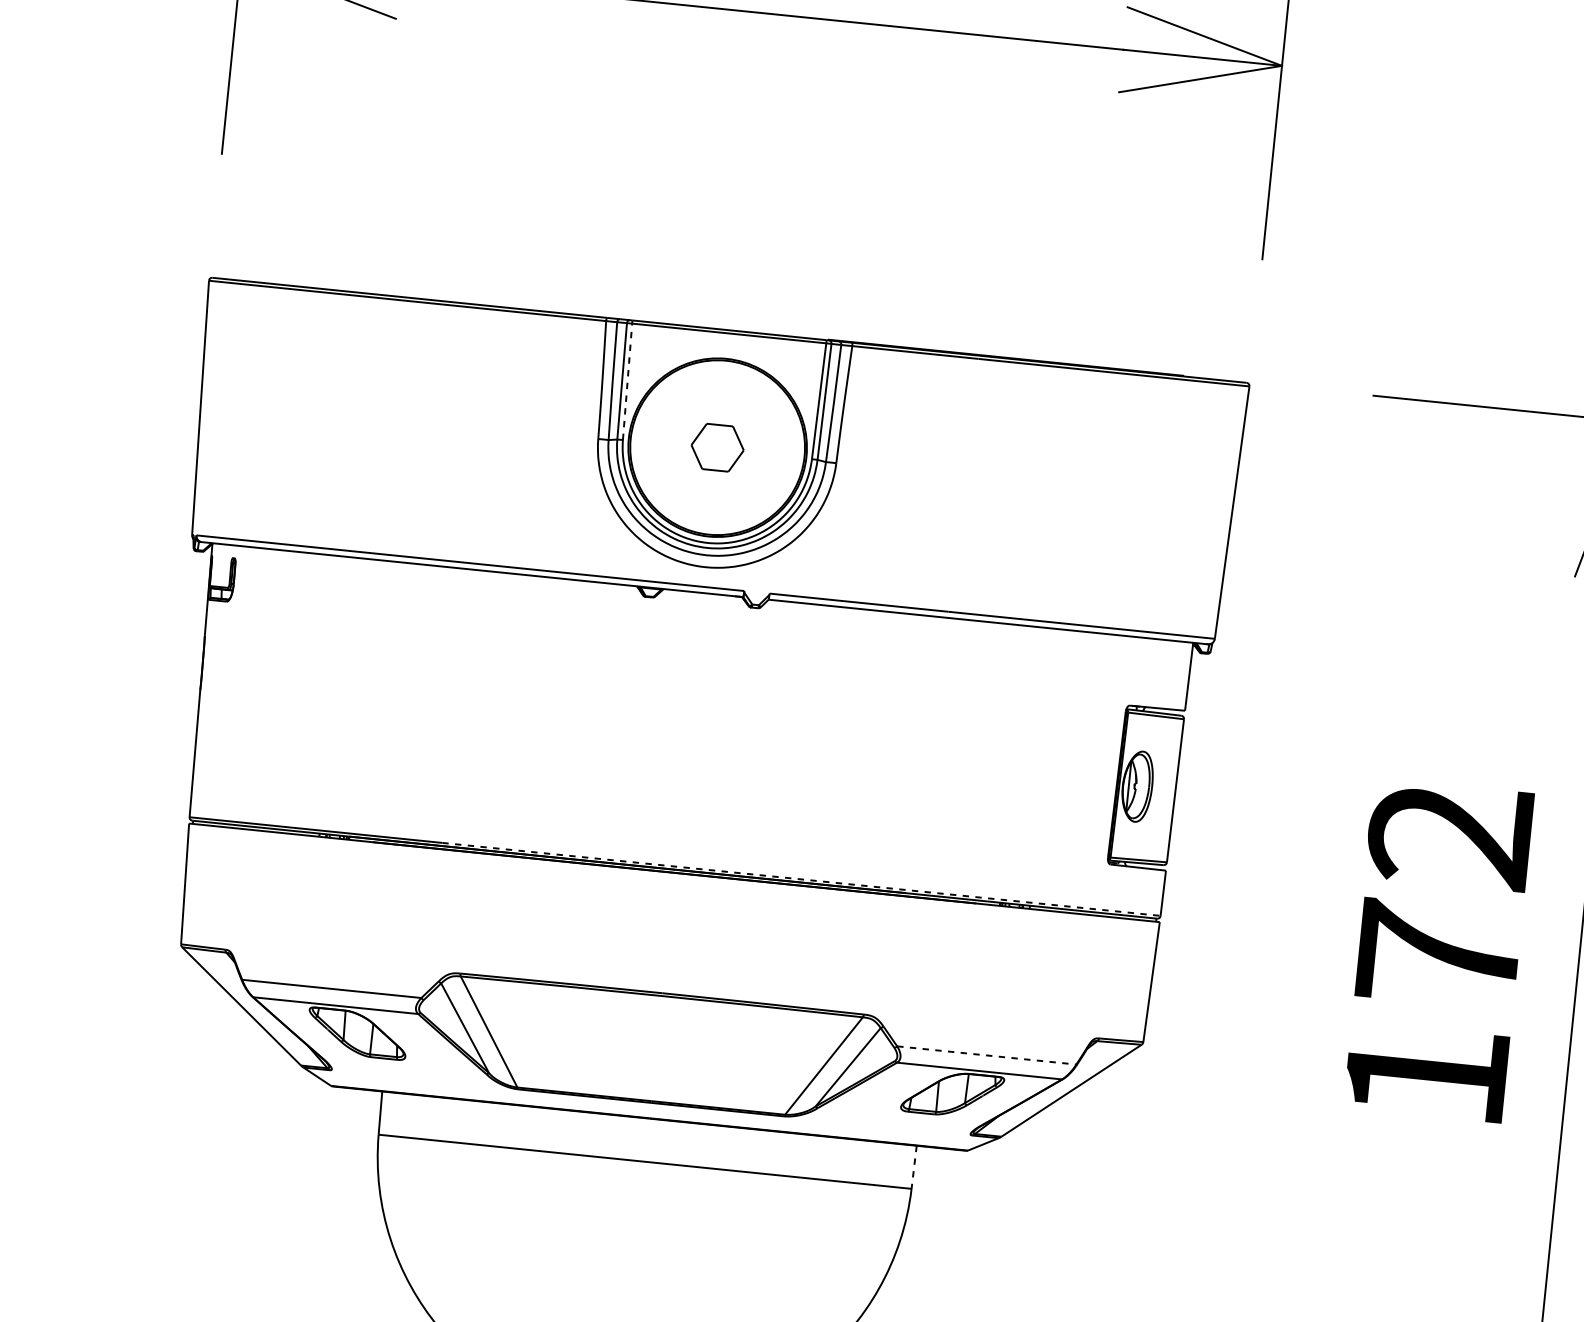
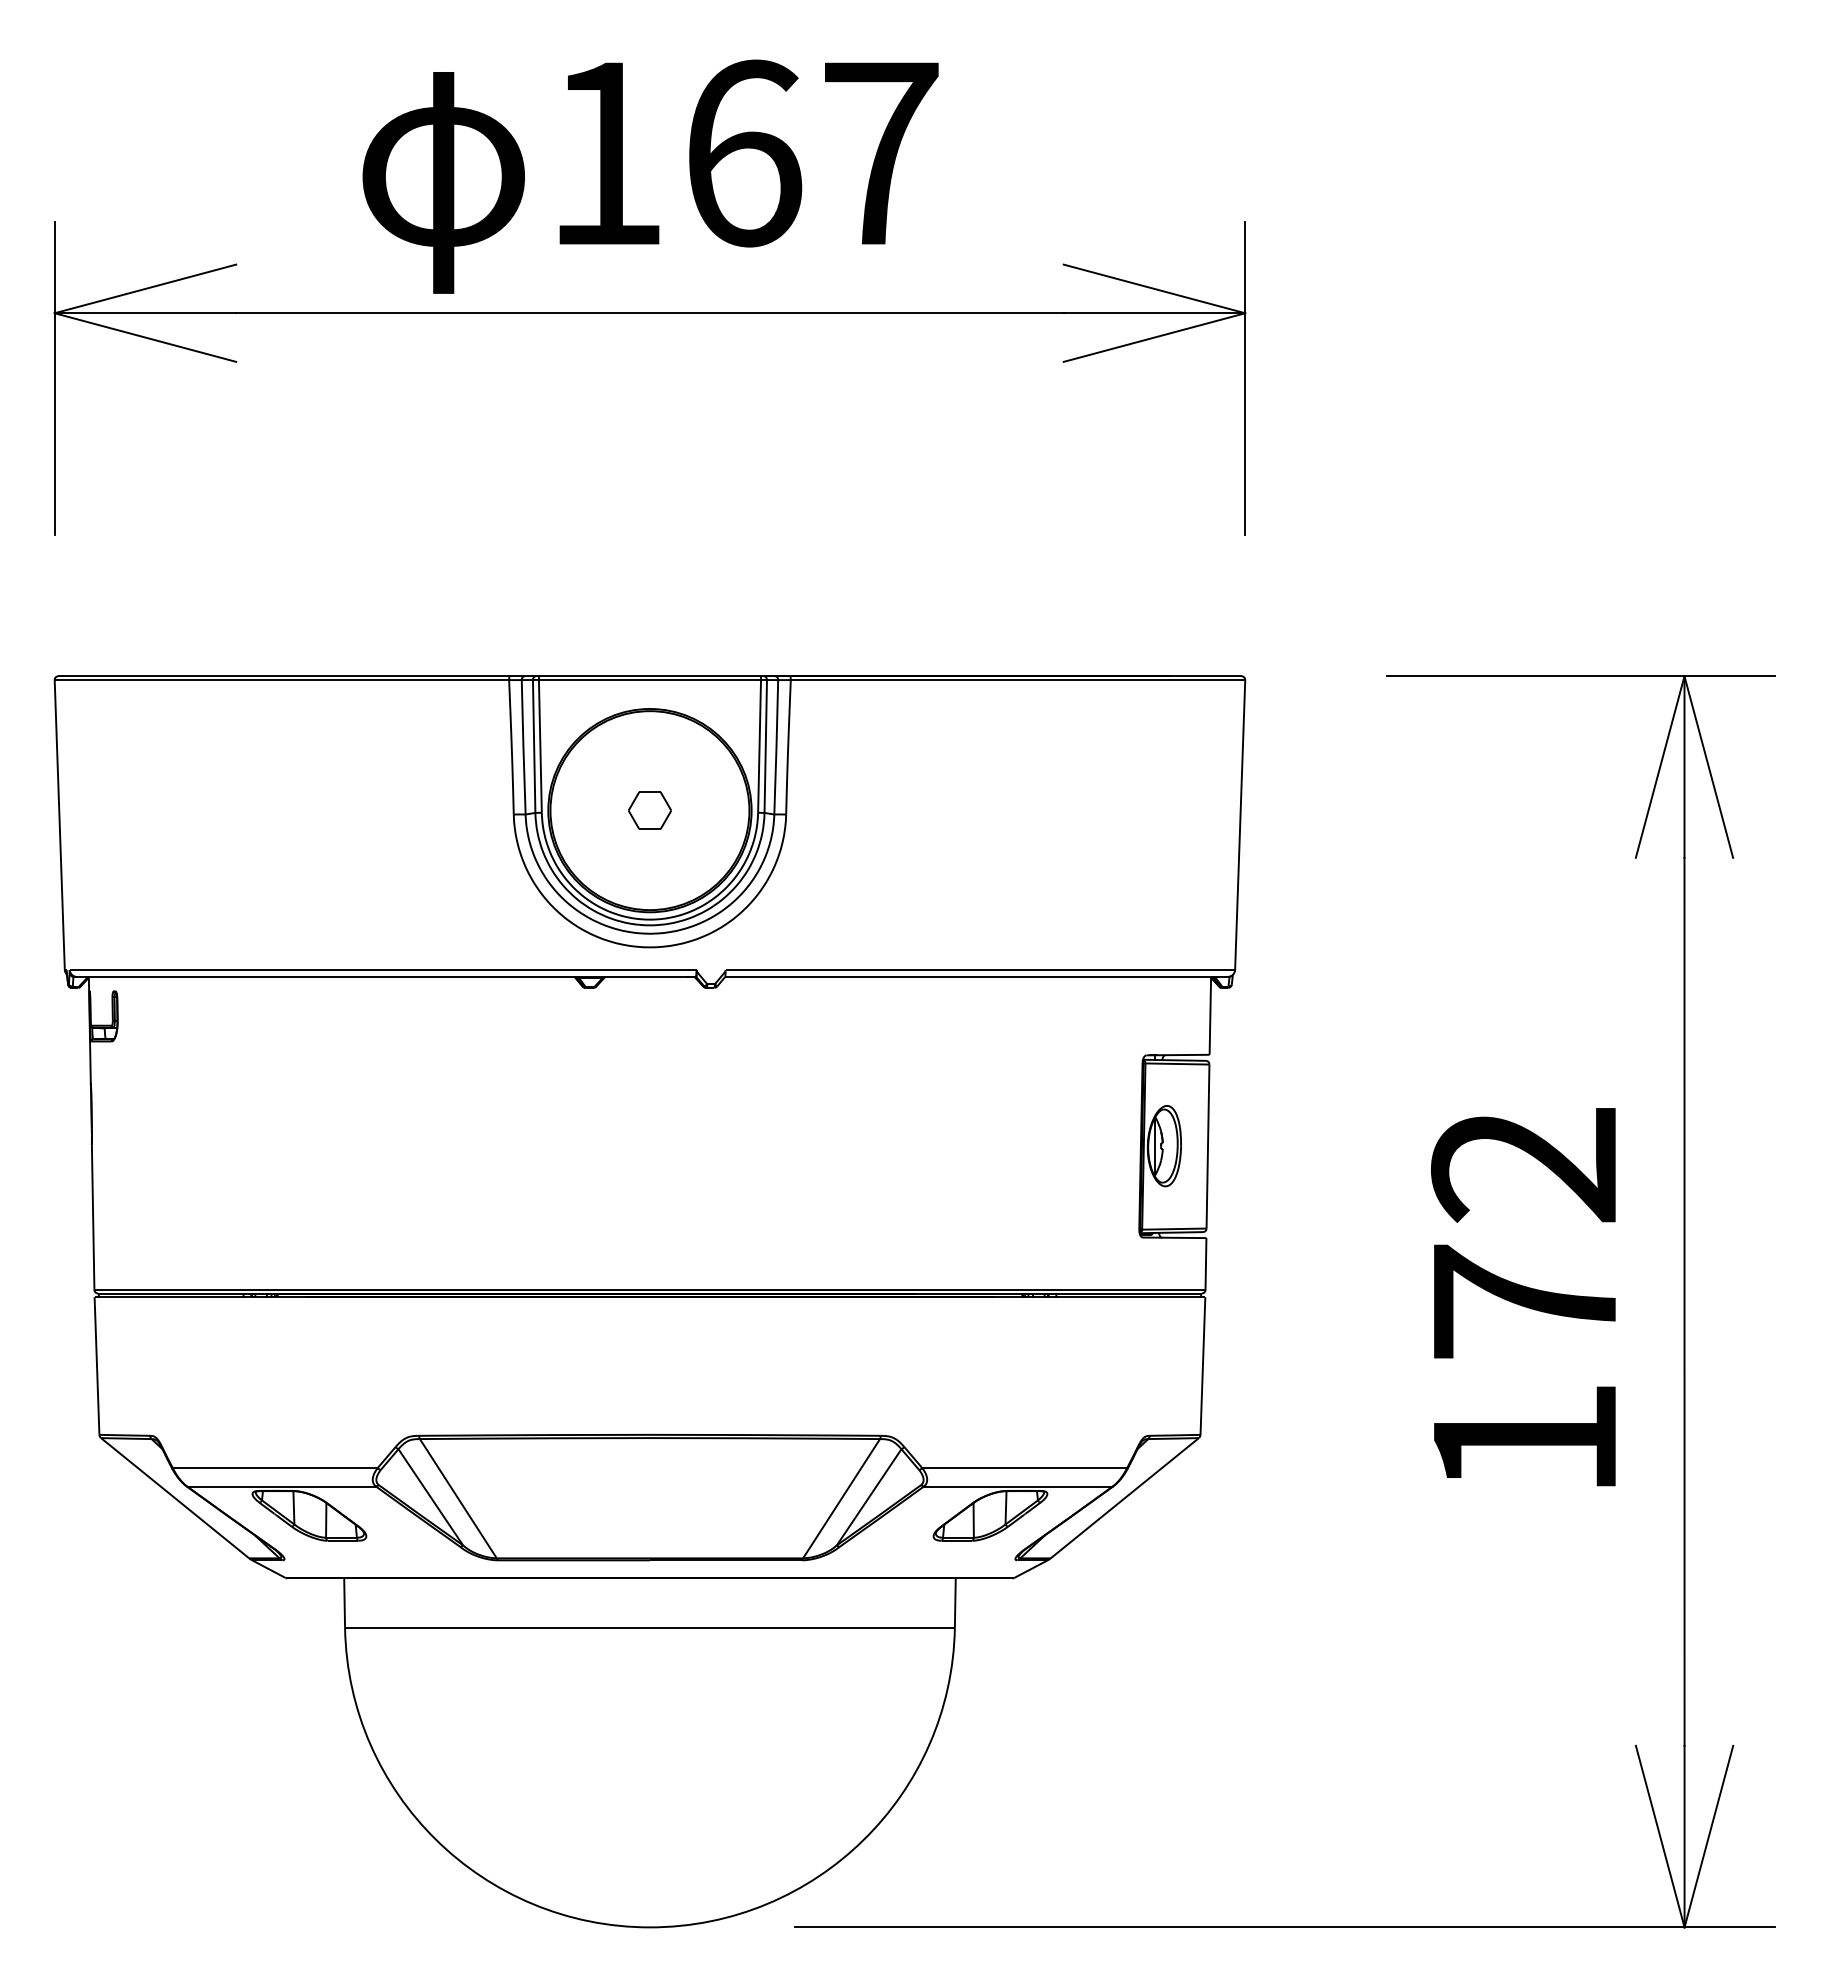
line: (627, 381) -> (540, 745), dashed -> solid
part: (717, 447) -> (649, 810), size x0.71
line: (801, 879) -> (794, 1289), dashed -> solid
line: (987, 1055) -> (1025, 1468), dashed -> solid
line: (914, 1167) -> (955, 1603), dashed -> solid

